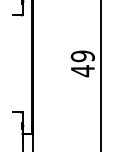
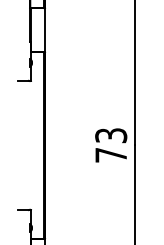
text: (83, 63) -> (111, 145), 49 -> 73

